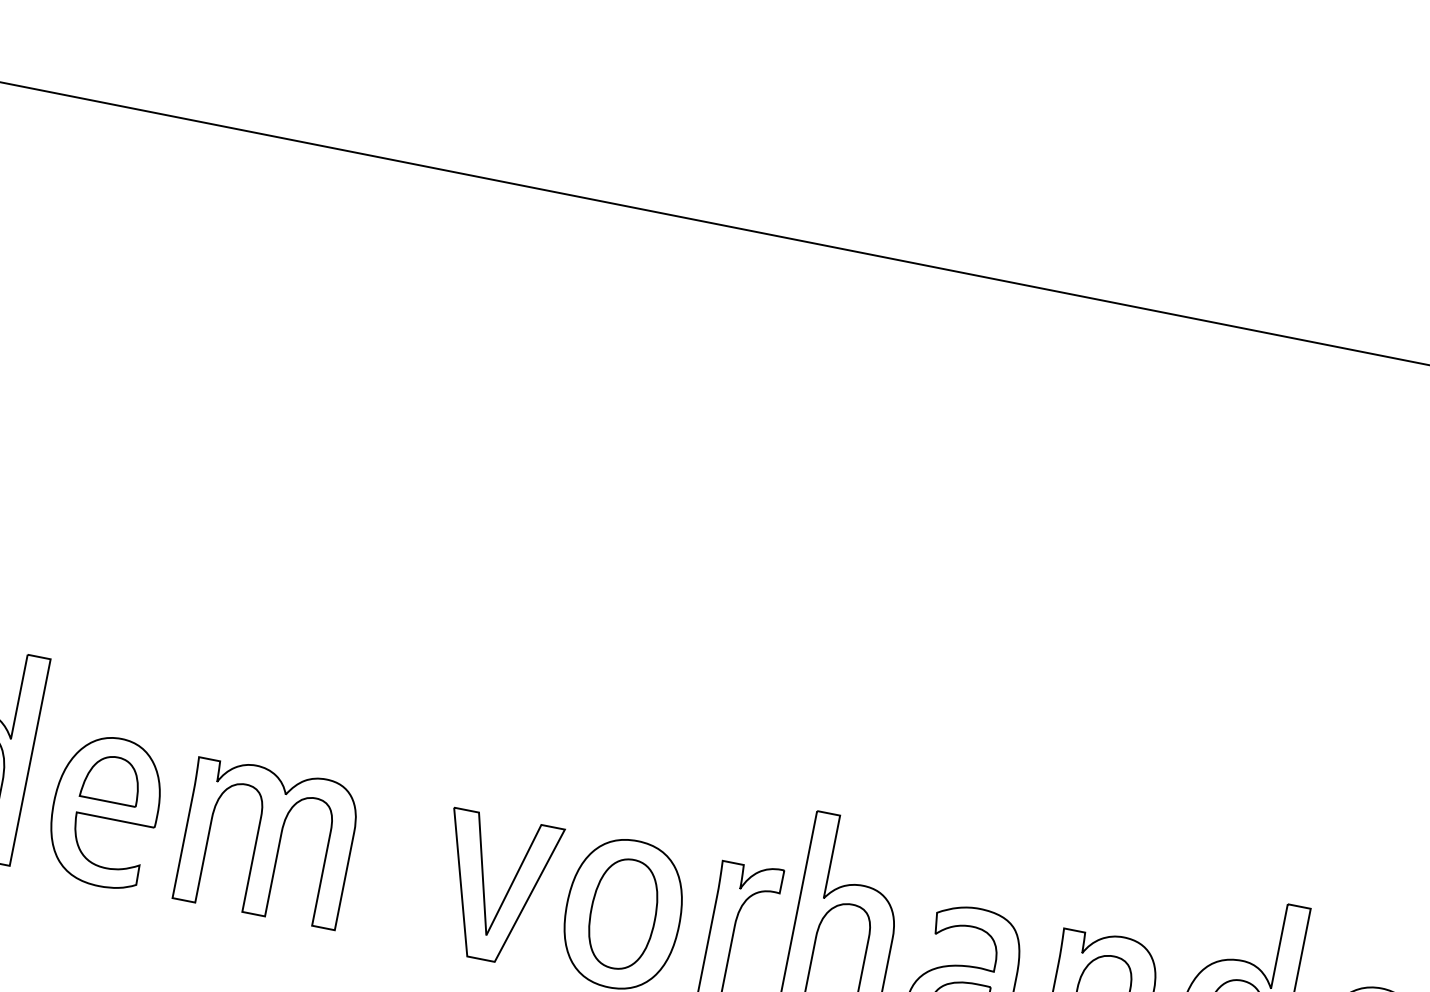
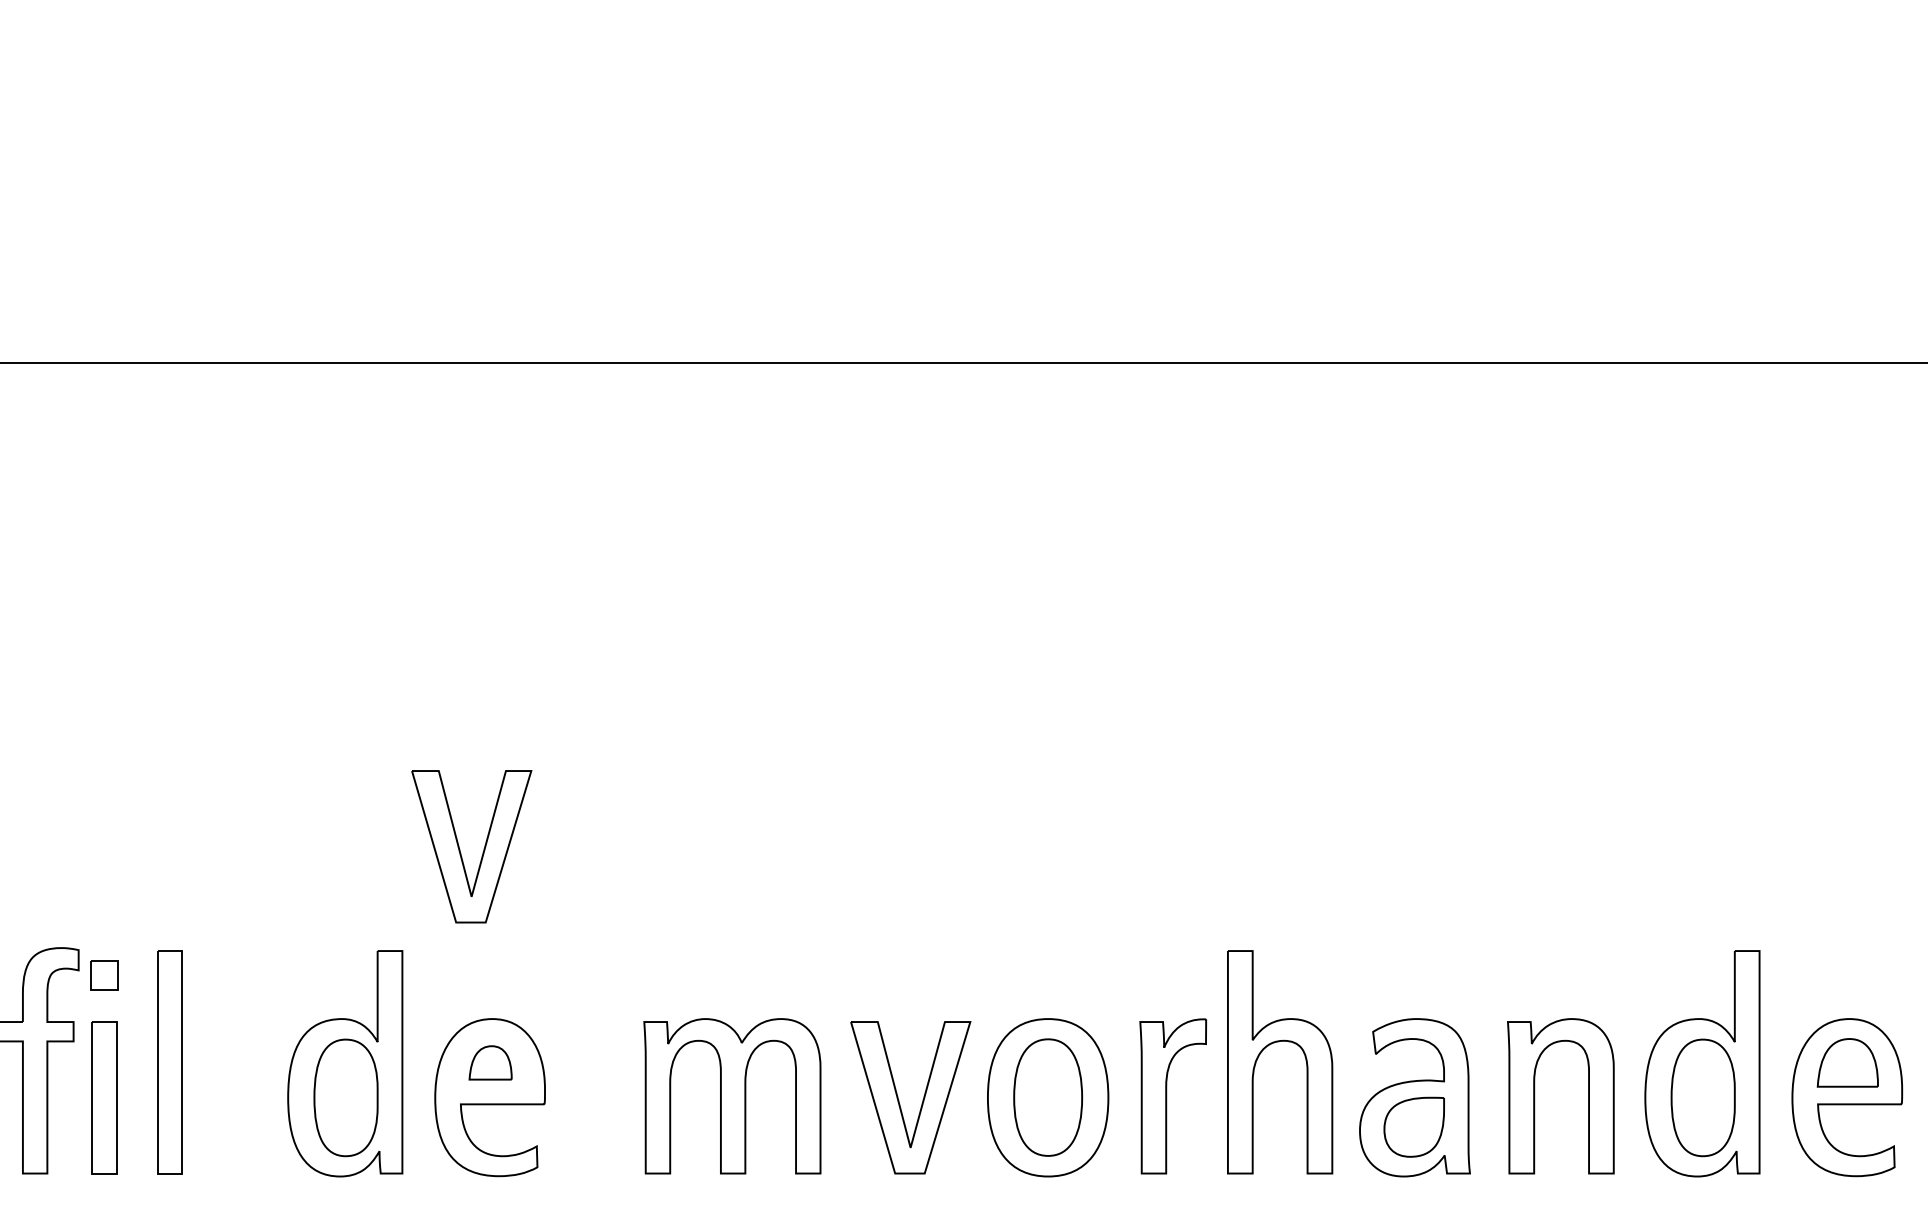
part: (123, 575) -> (460, 849), added
part: (111, 778) -> (490, 1062), size x0.7
part: (267, 842) -> (732, 1096), moved

